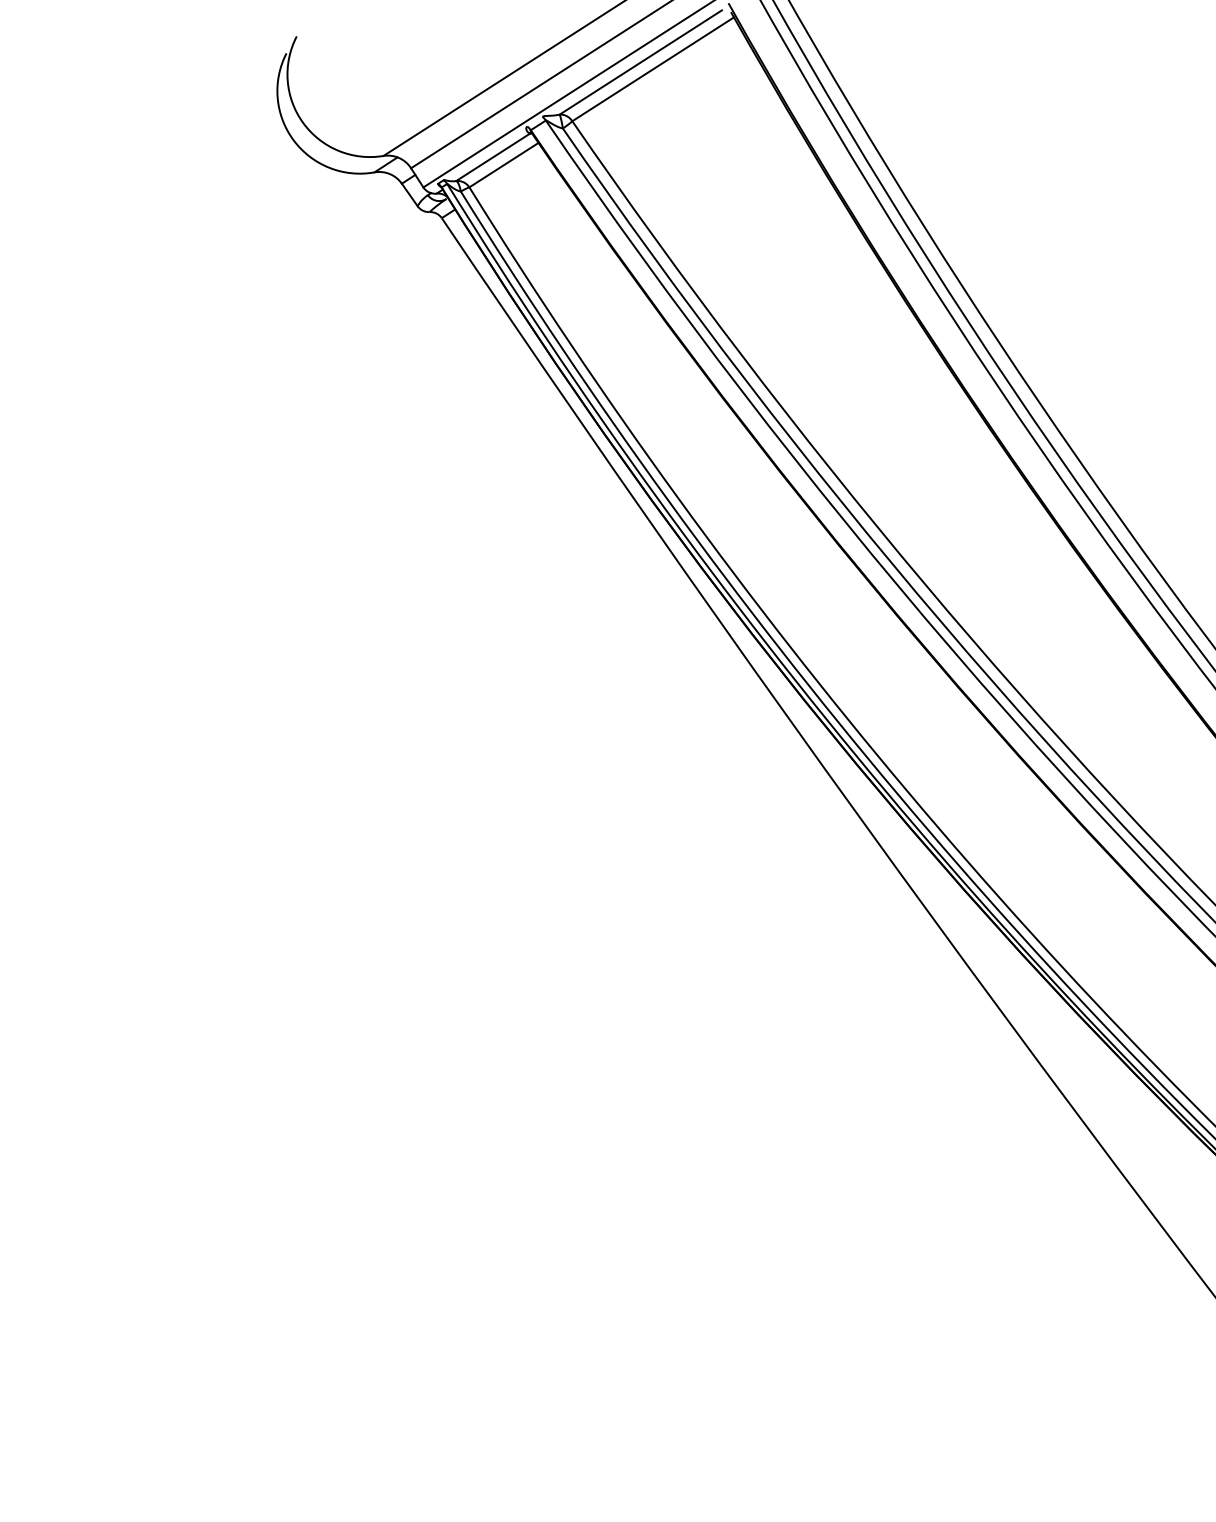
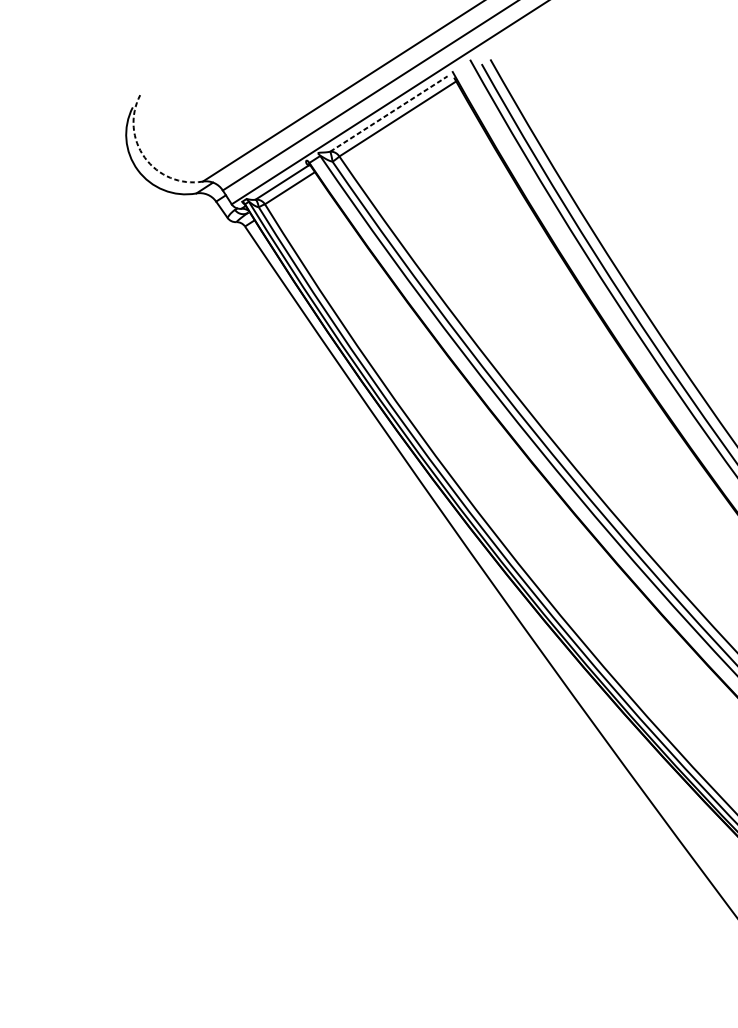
line: (641, 62) -> (389, 114), solid -> dashed
arc: (303, 122) -> (145, 157), solid -> dashed

